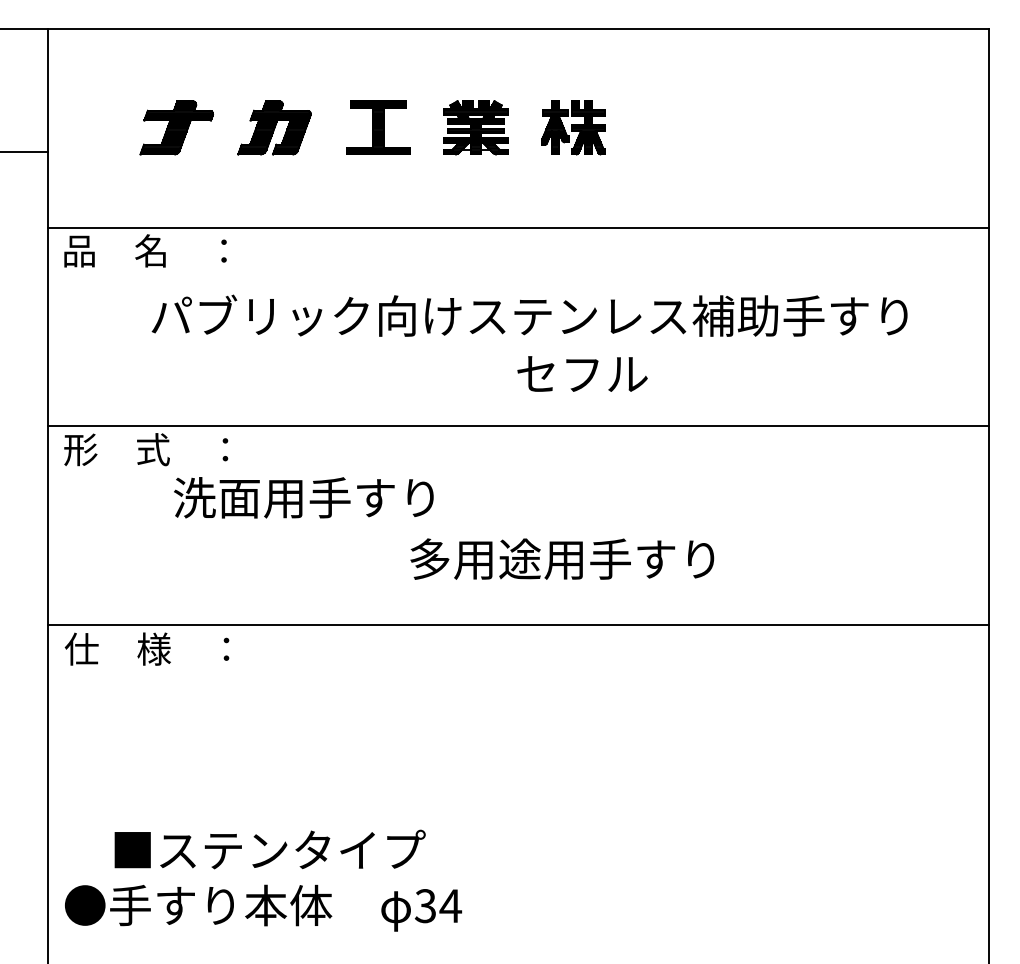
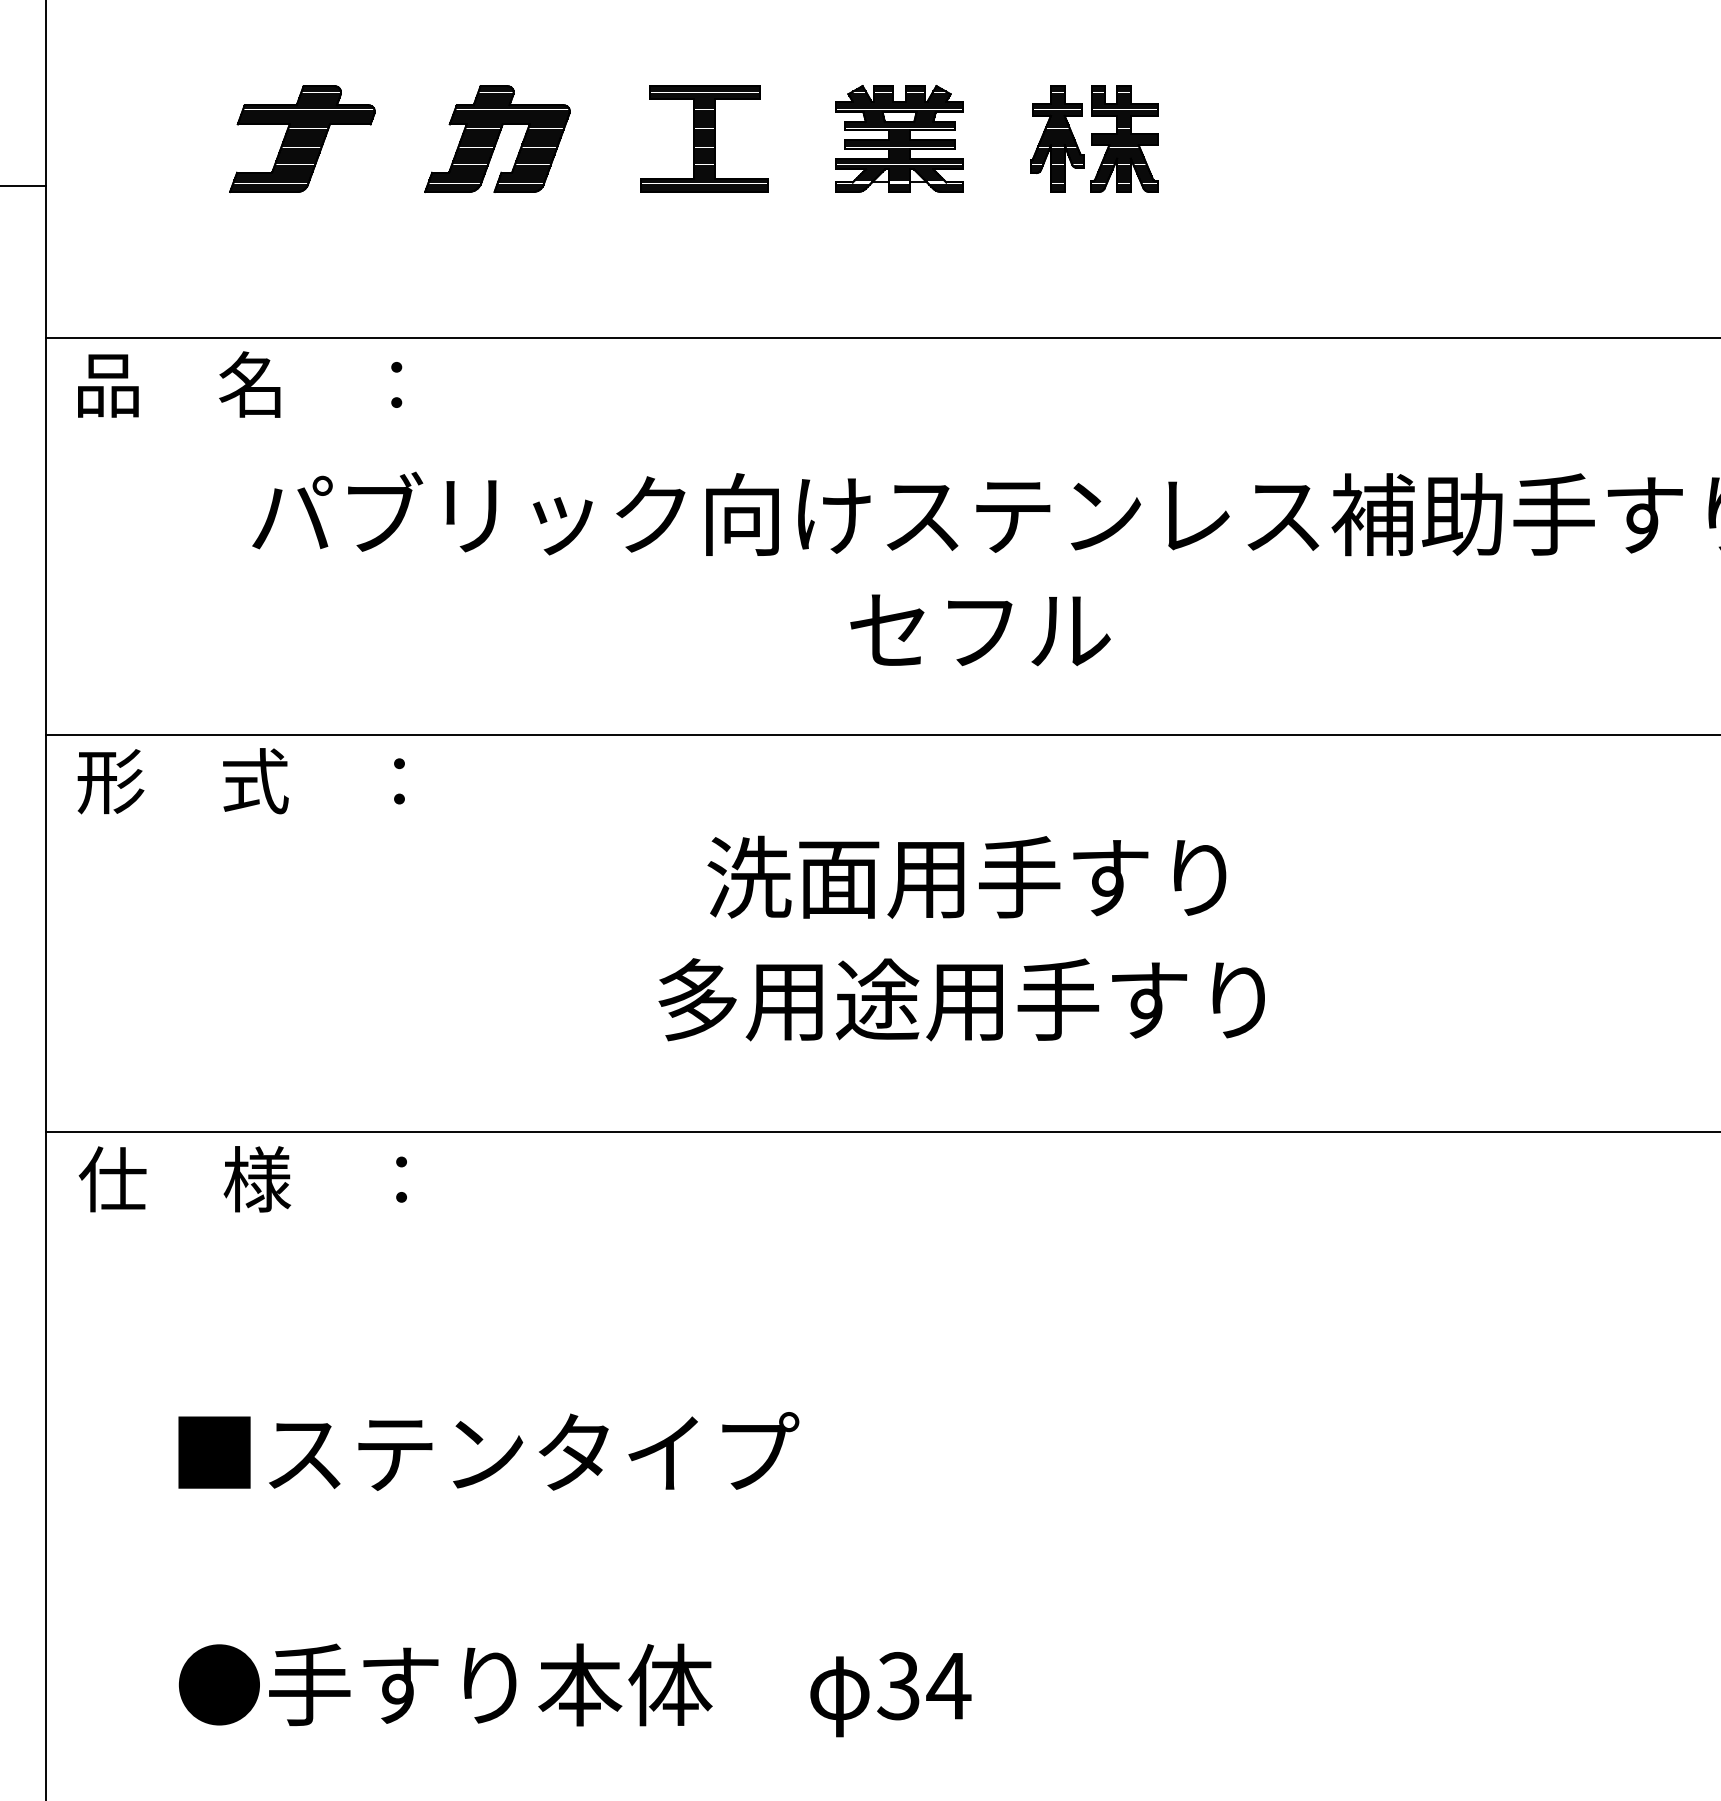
text: (582, 373) -> (980, 629), moved
text: (303, 497) -> (966, 876), moved
text: (562, 558) -> (962, 998), moved
text: (269, 849) -> (487, 1451), moved
text: (263, 907) -> (575, 1688), moved

